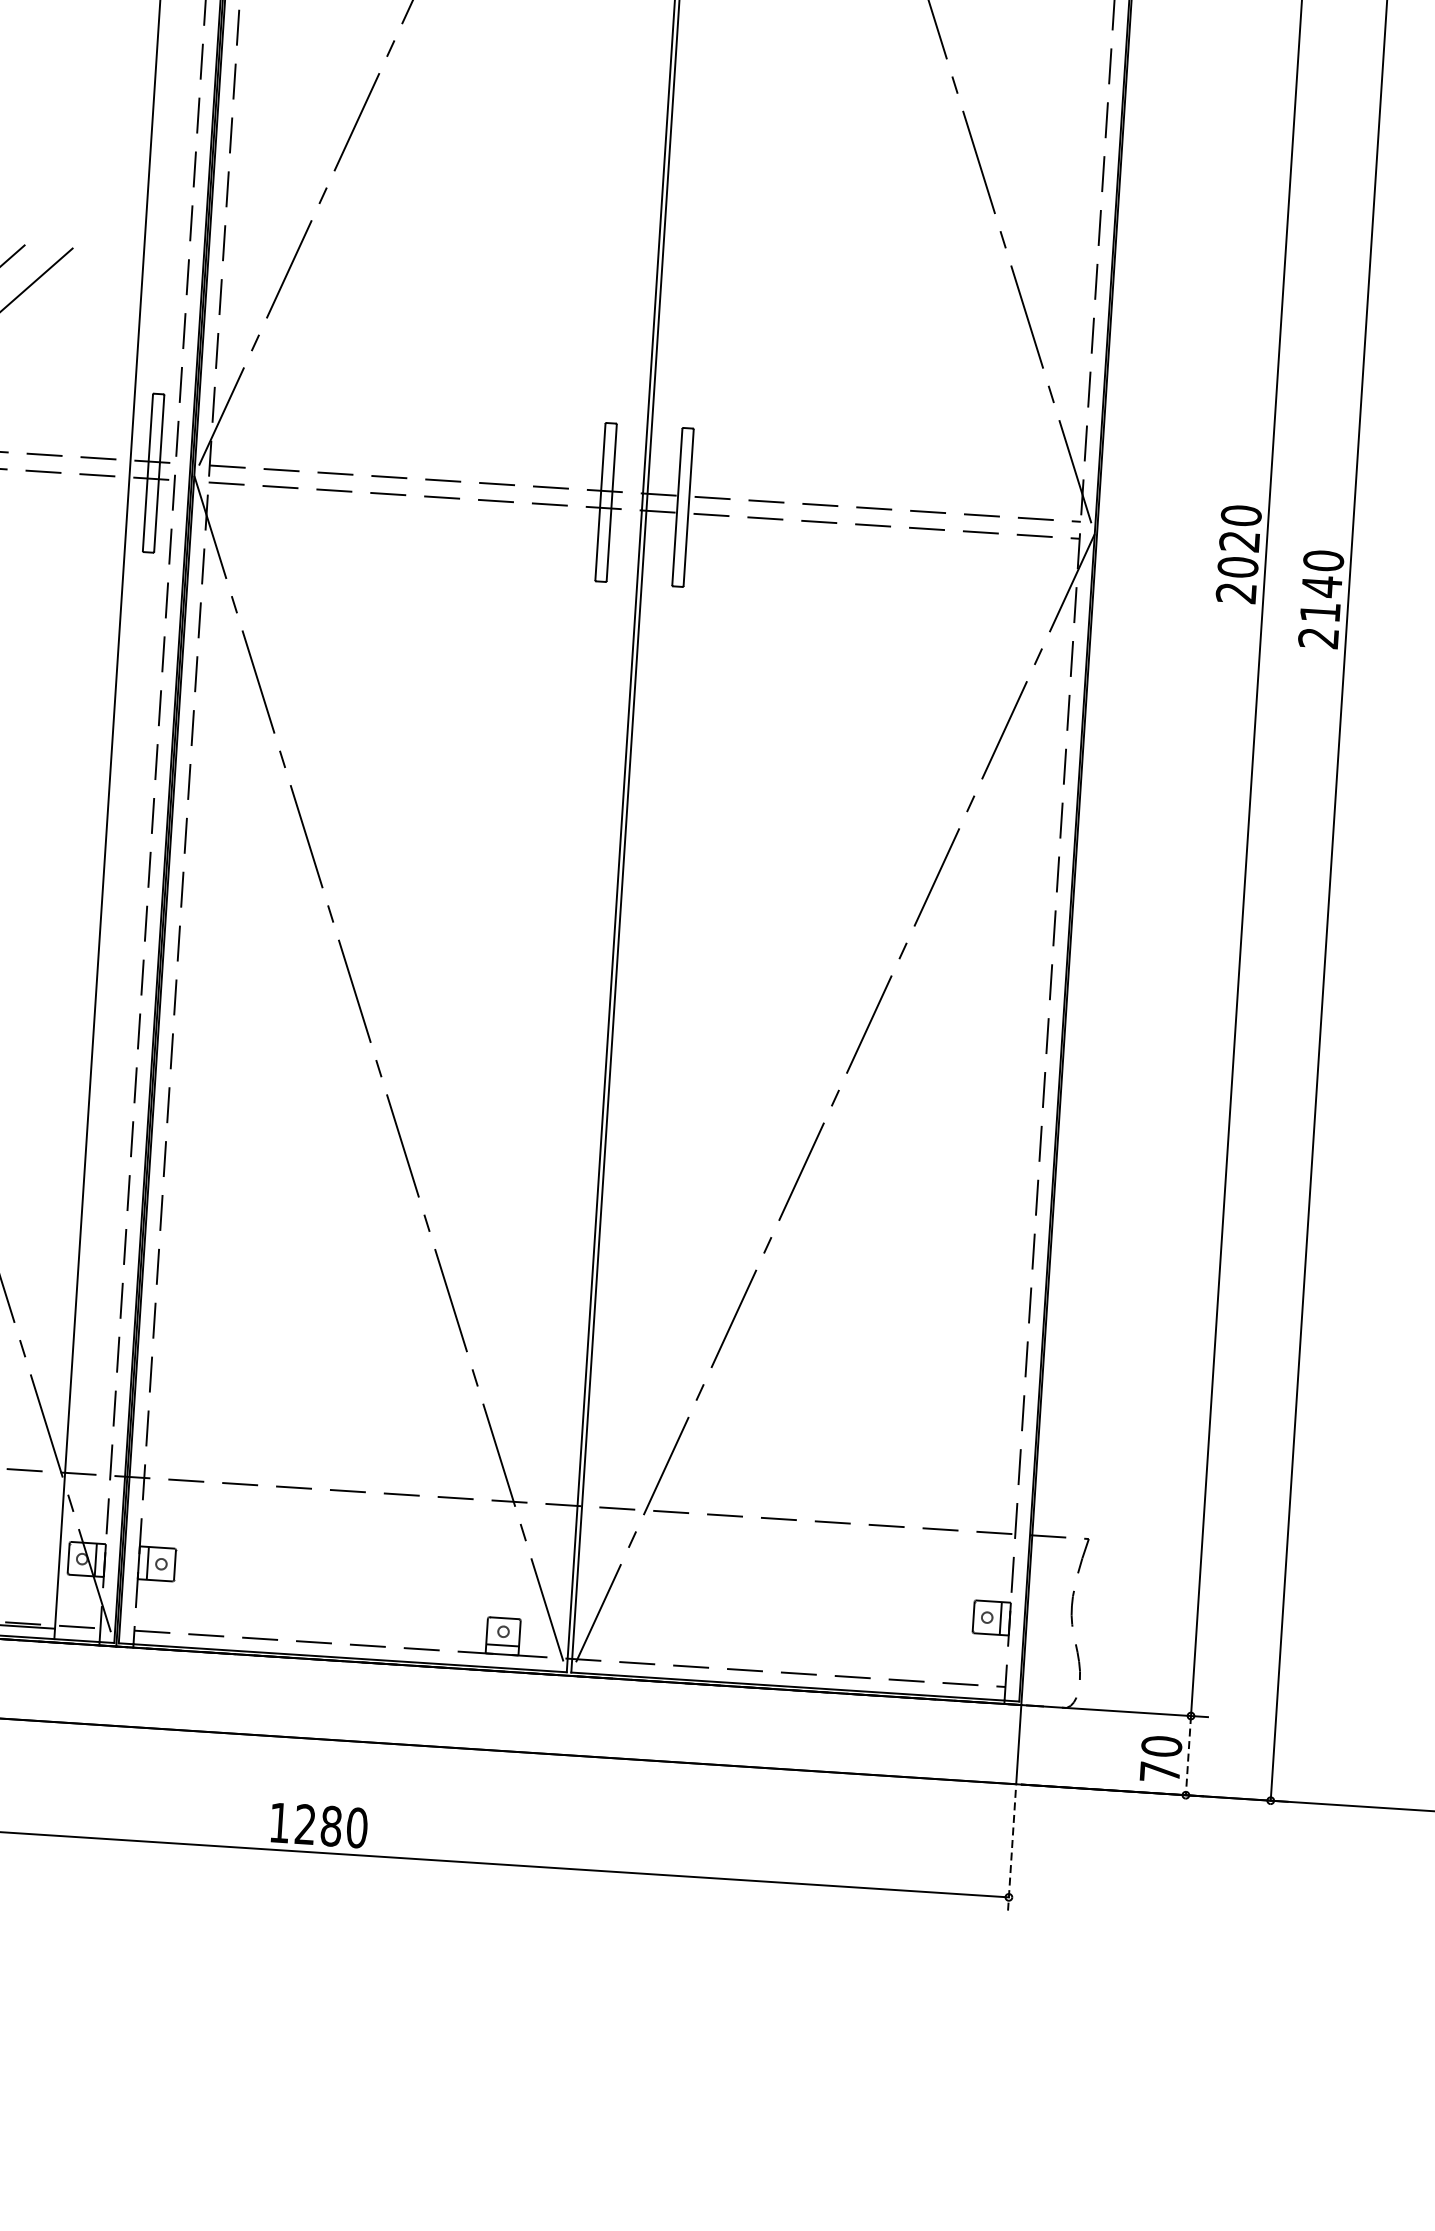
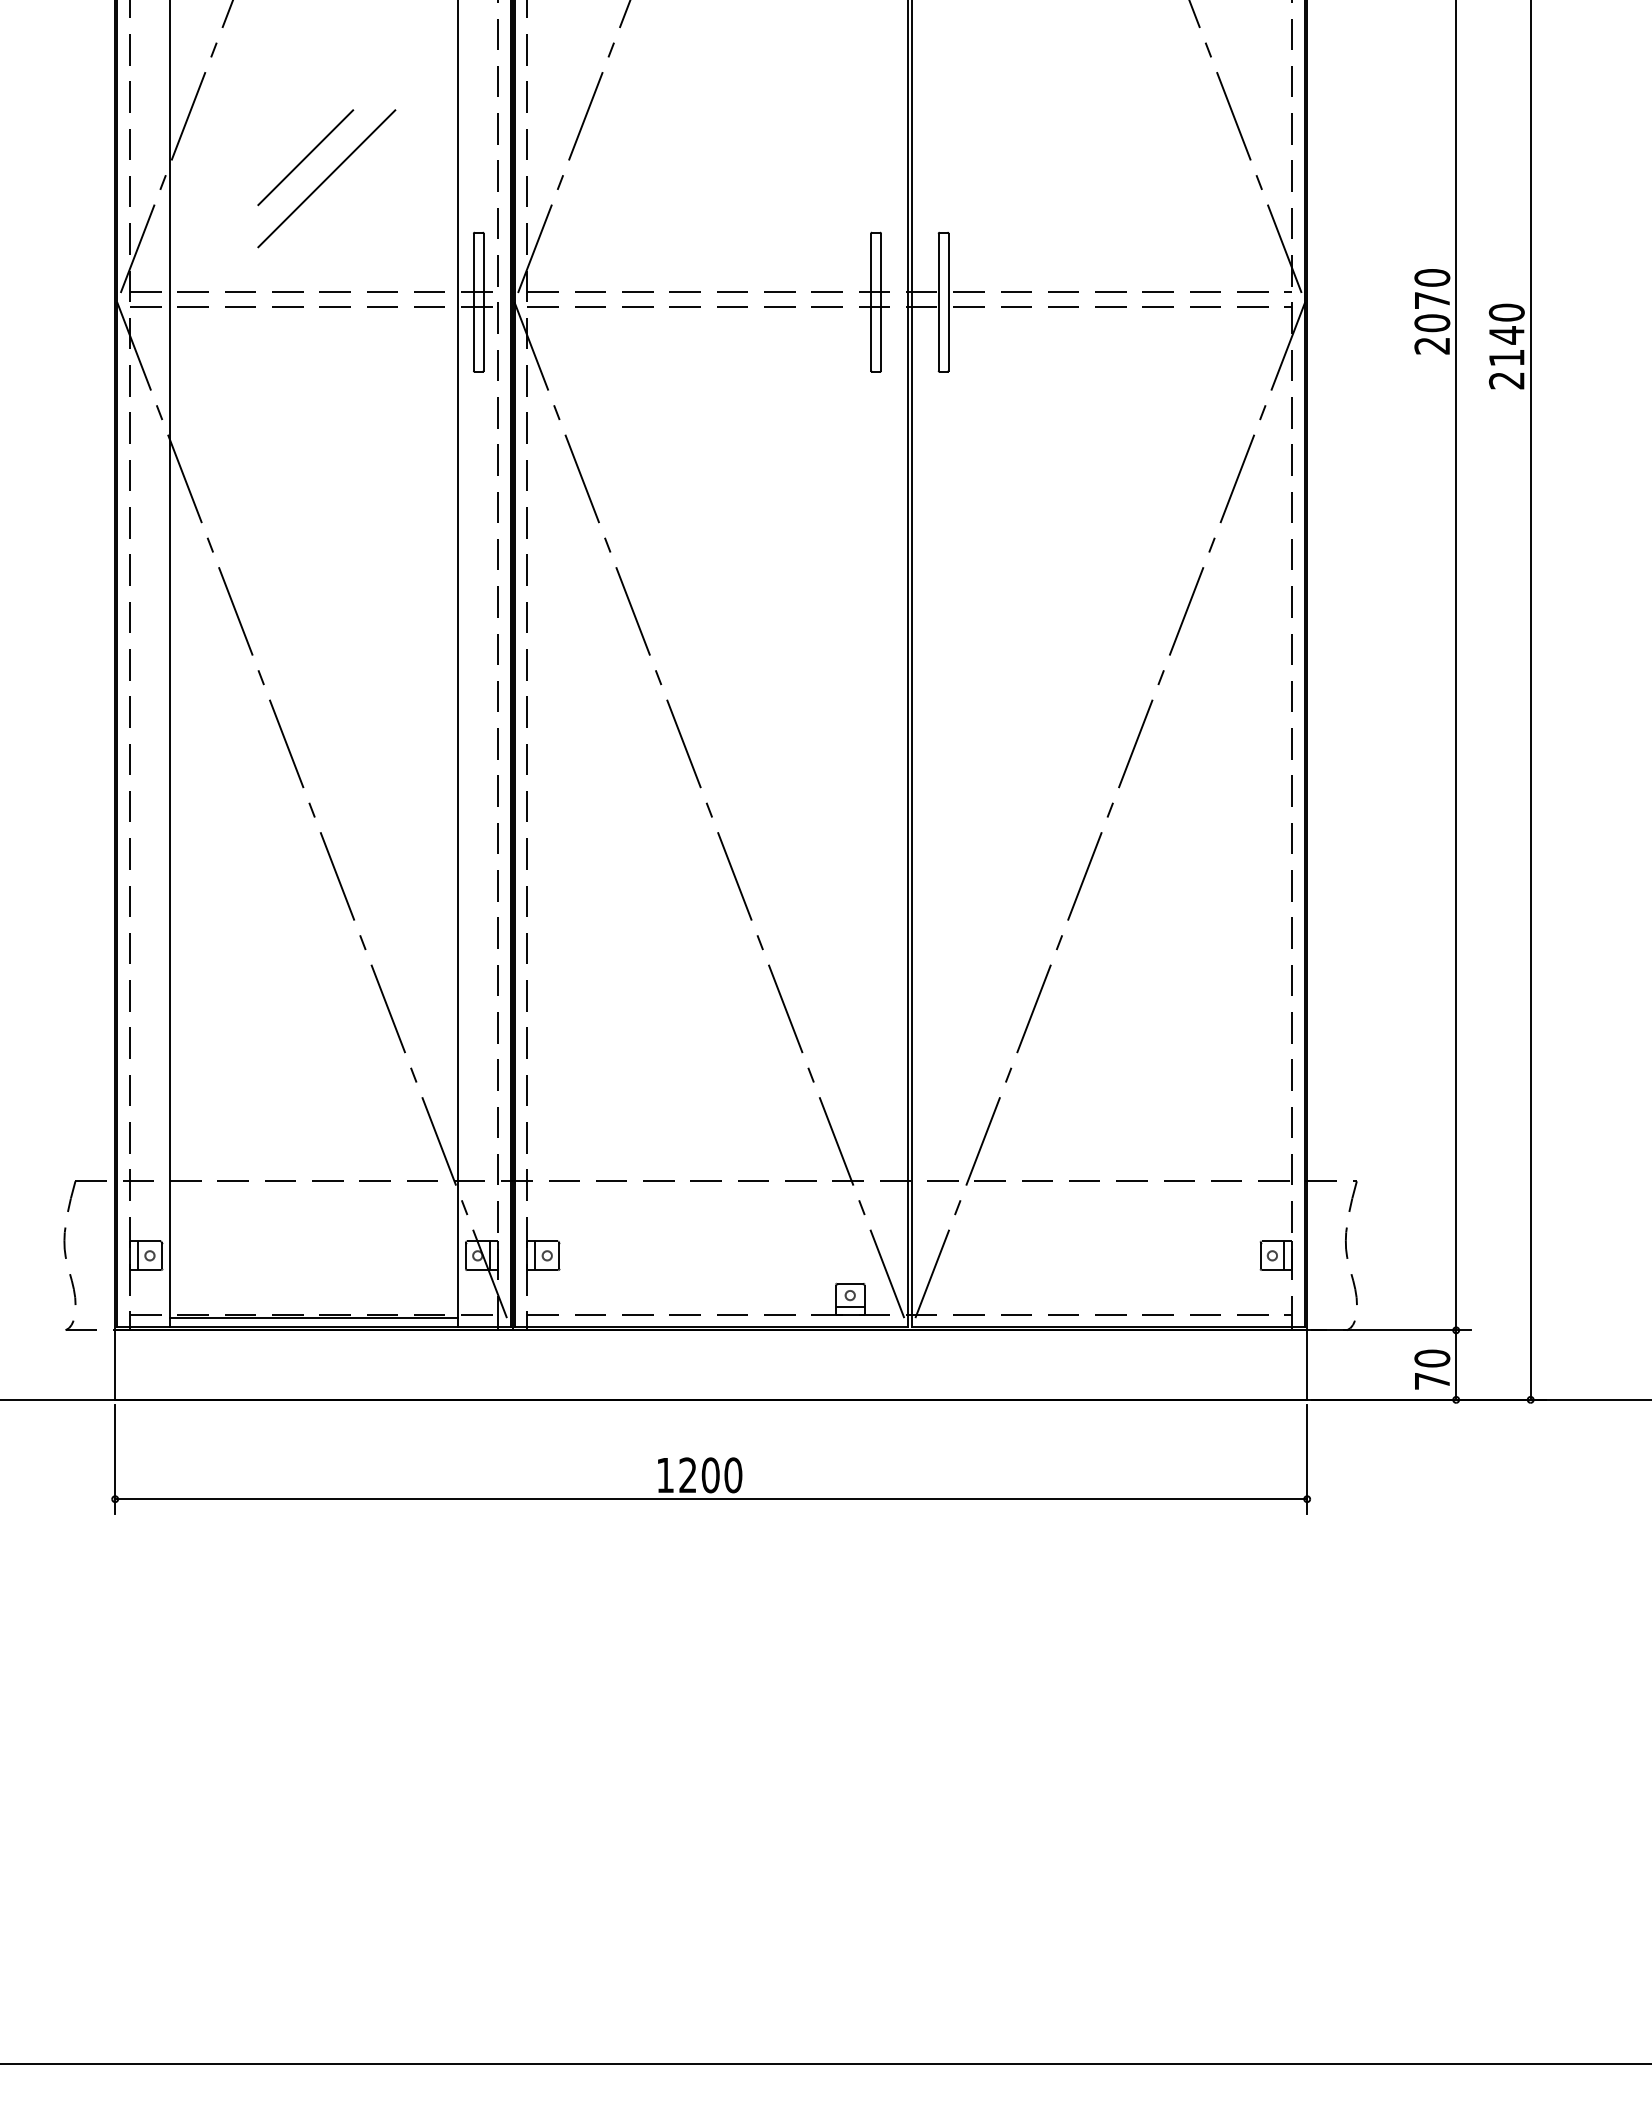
text: (1238, 541) -> (1431, 300), 2020 -> 2070
line: (1188, 1756) -> (1456, 1365), dashed -> solid
text: (331, 1826) -> (710, 1475), 1280 -> 1200
line: (1012, 1852) -> (1307, 1459), dashed -> solid

